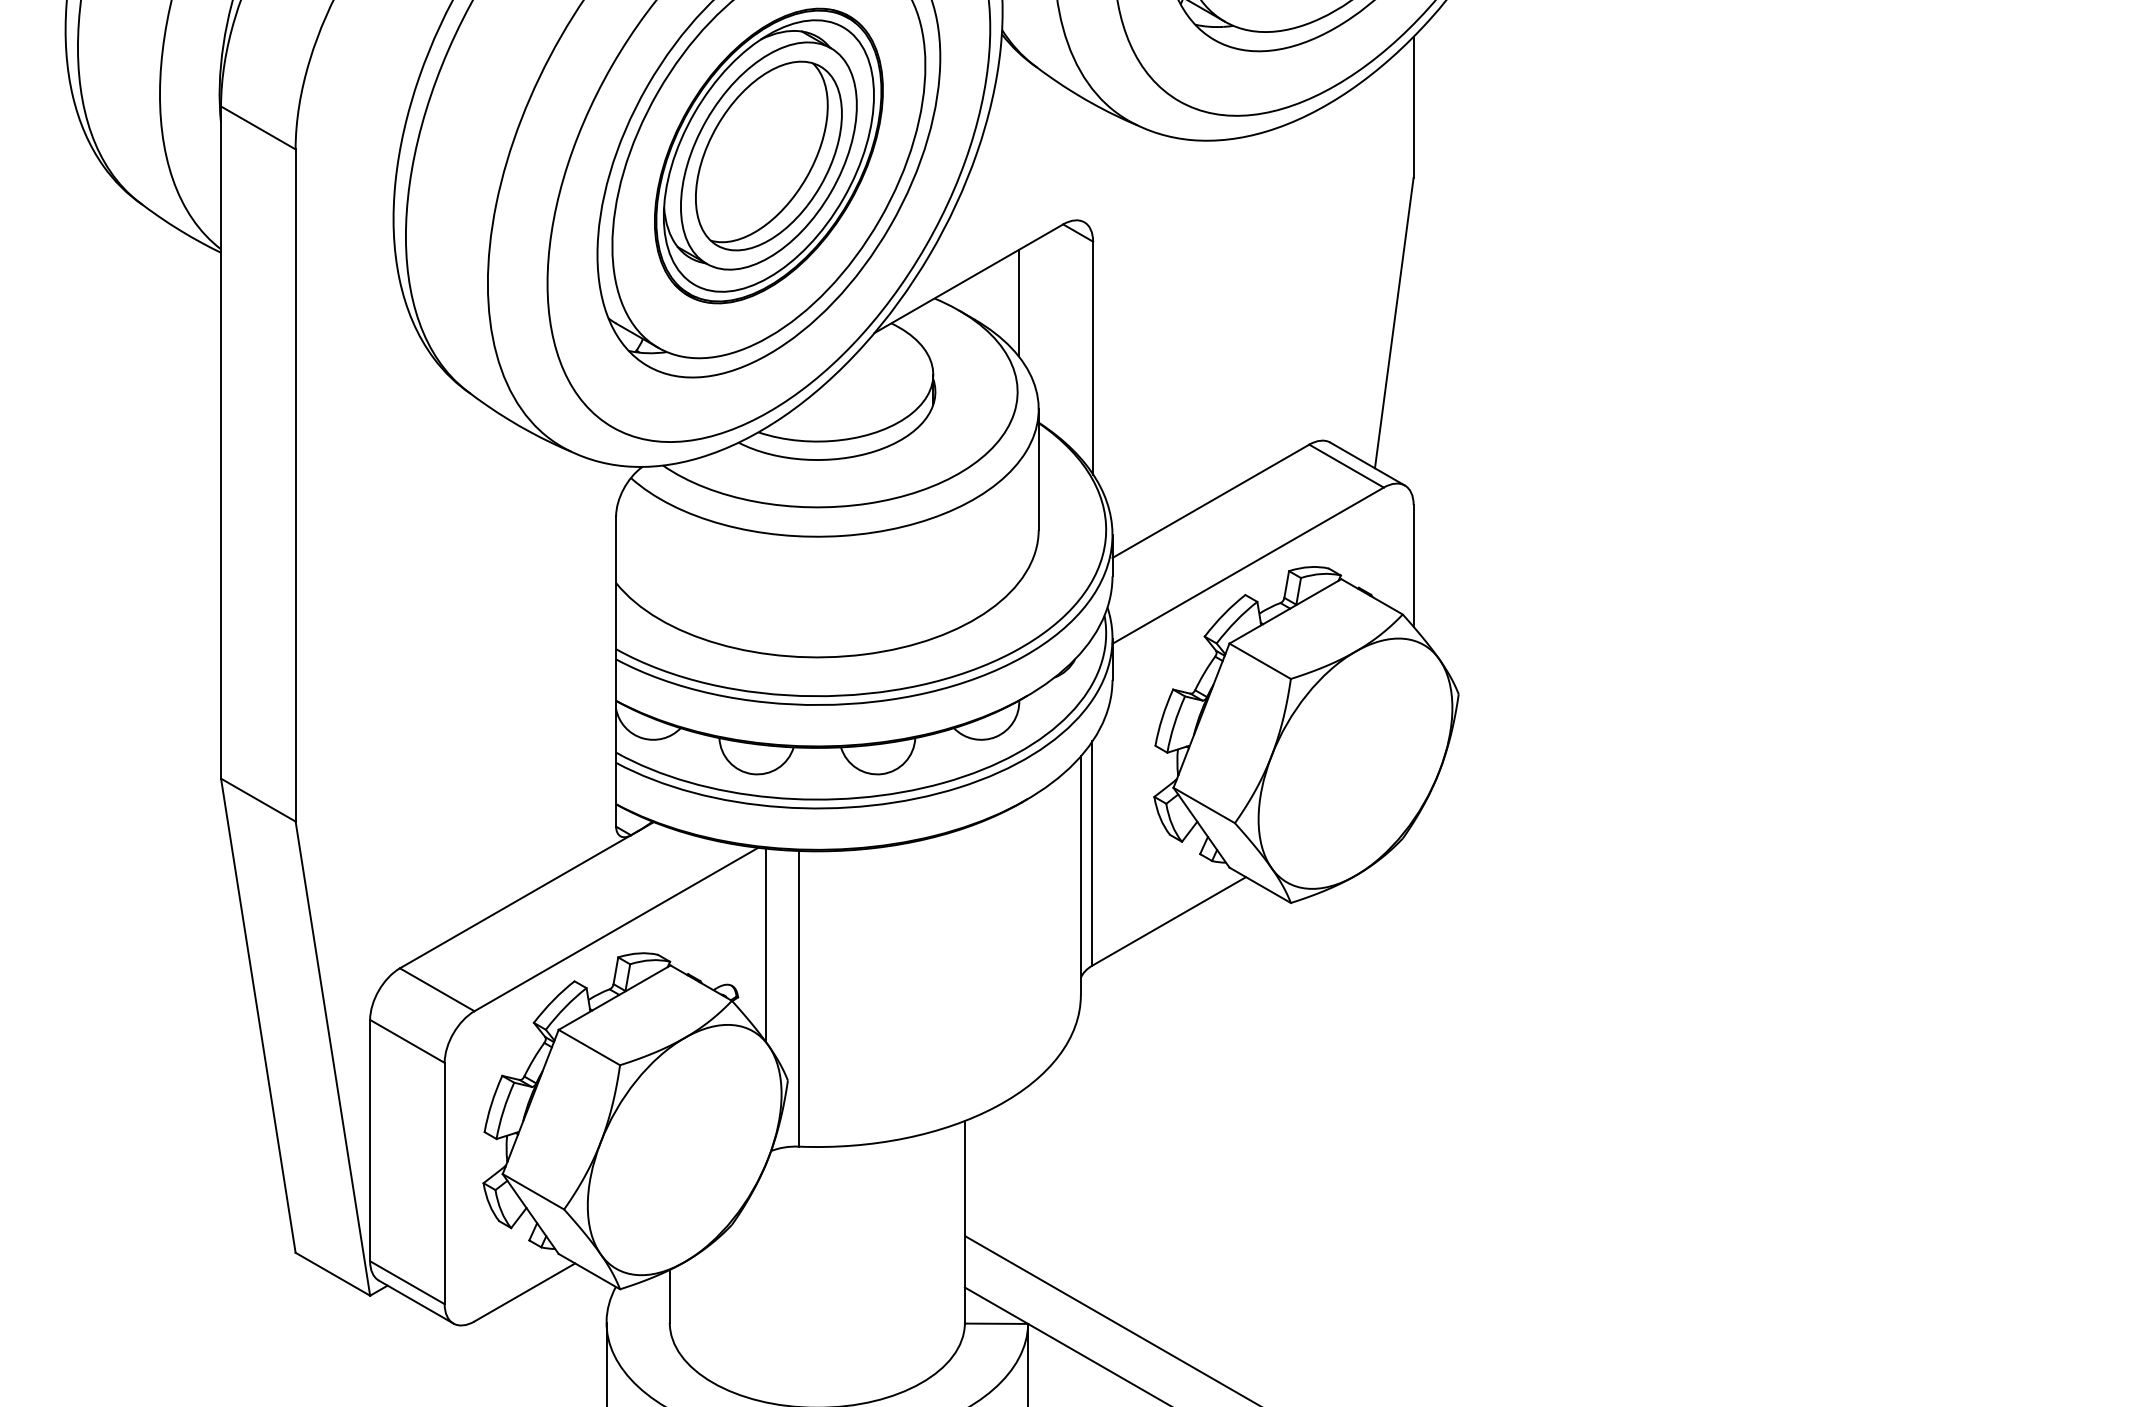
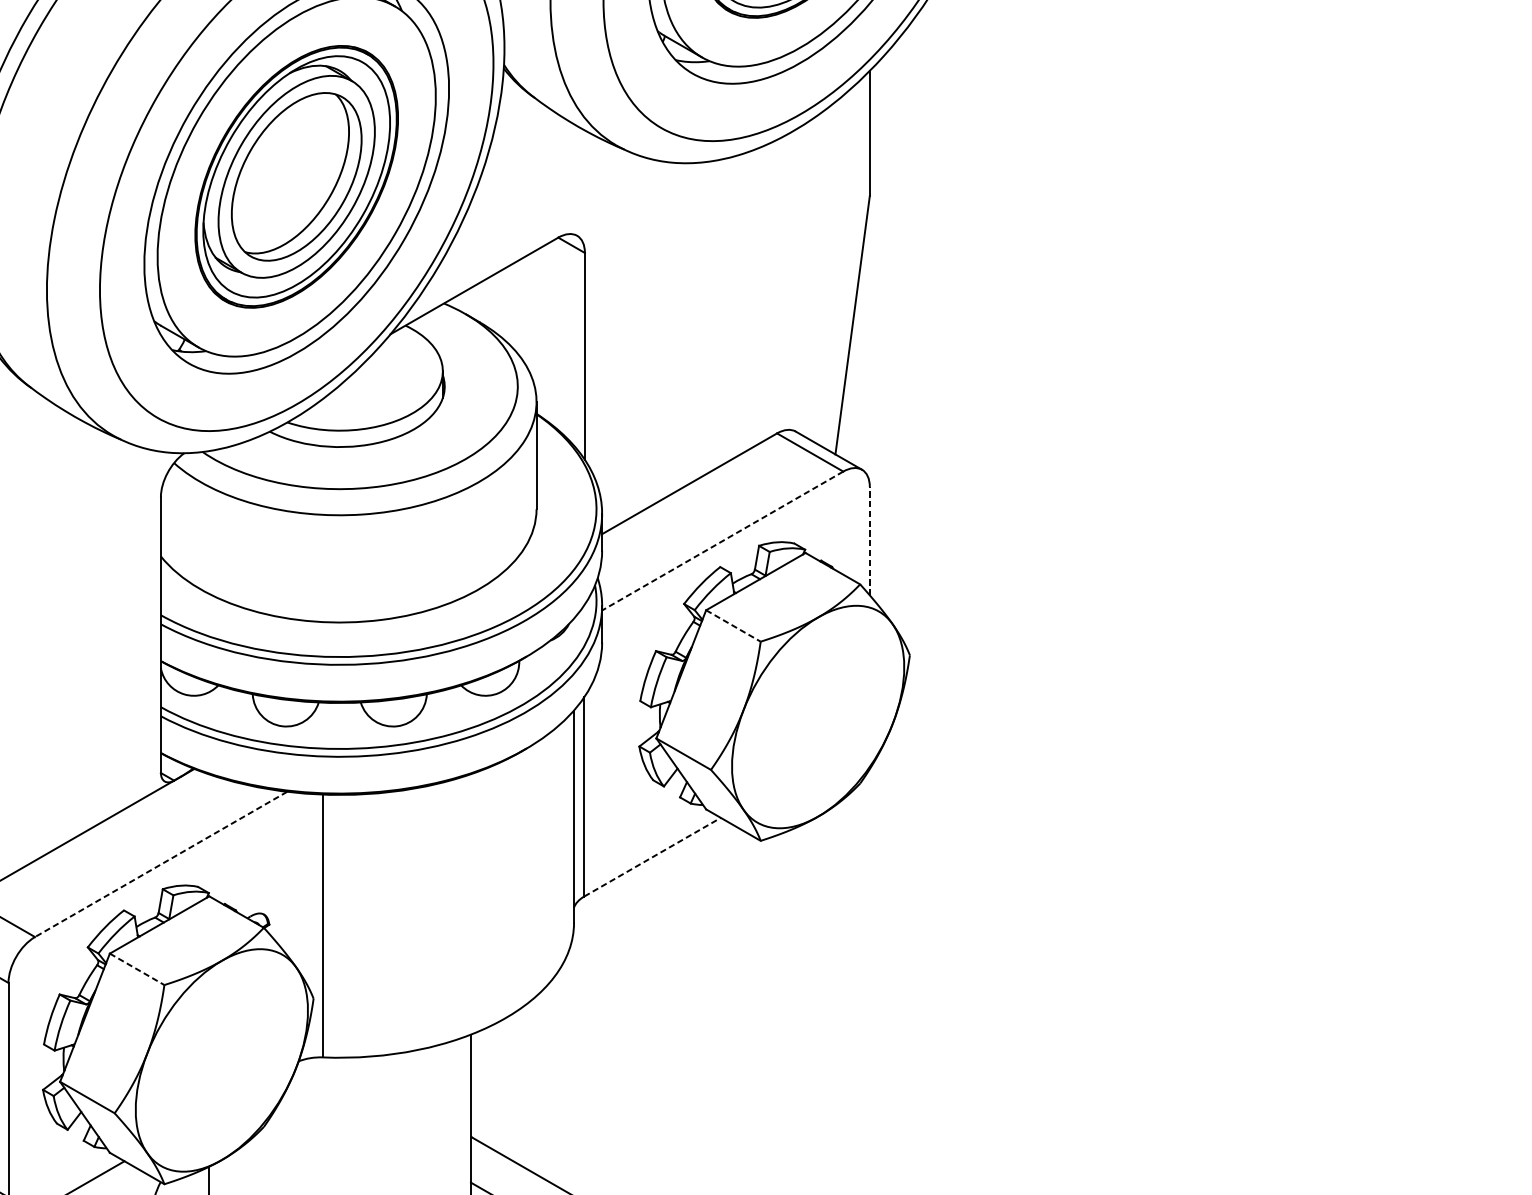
line: (1018, 303) -> (518, 307), removed
line: (1248, 565) -> (723, 540), solid -> dashed
line: (1413, 565) -> (869, 540), solid -> dashed
line: (1260, 661) -> (733, 626), solid -> dashed
line: (1169, 921) -> (652, 857), solid -> dashed
line: (616, 929) -> (161, 864), solid -> dashed
line: (765, 944) -> (293, 877), removed
line: (589, 1047) -> (137, 969), solid -> dashed

